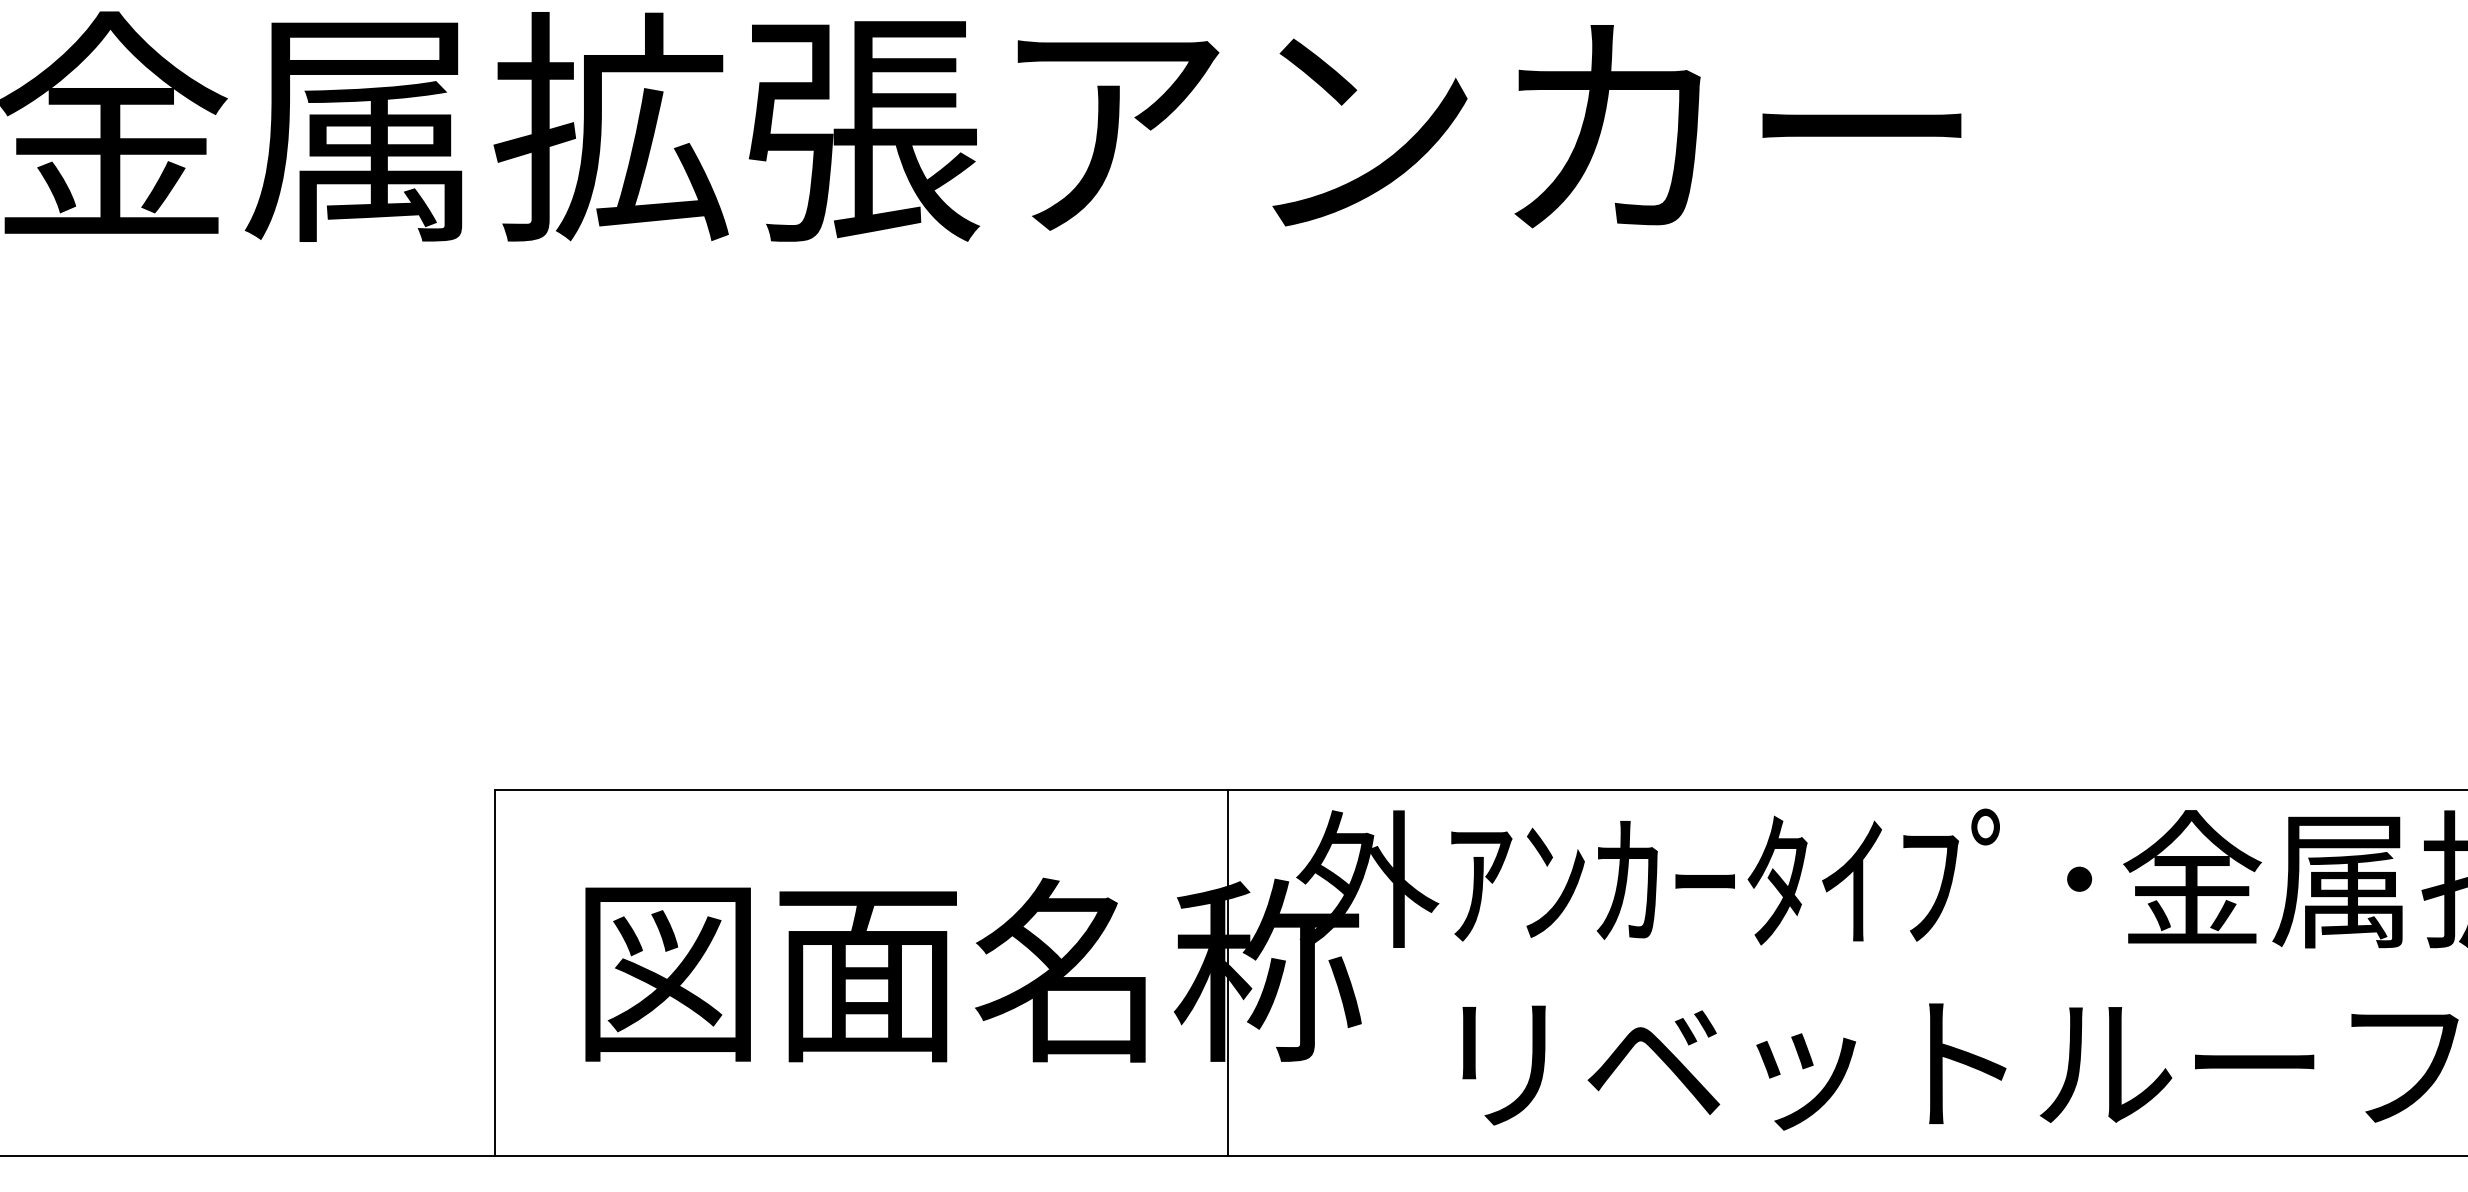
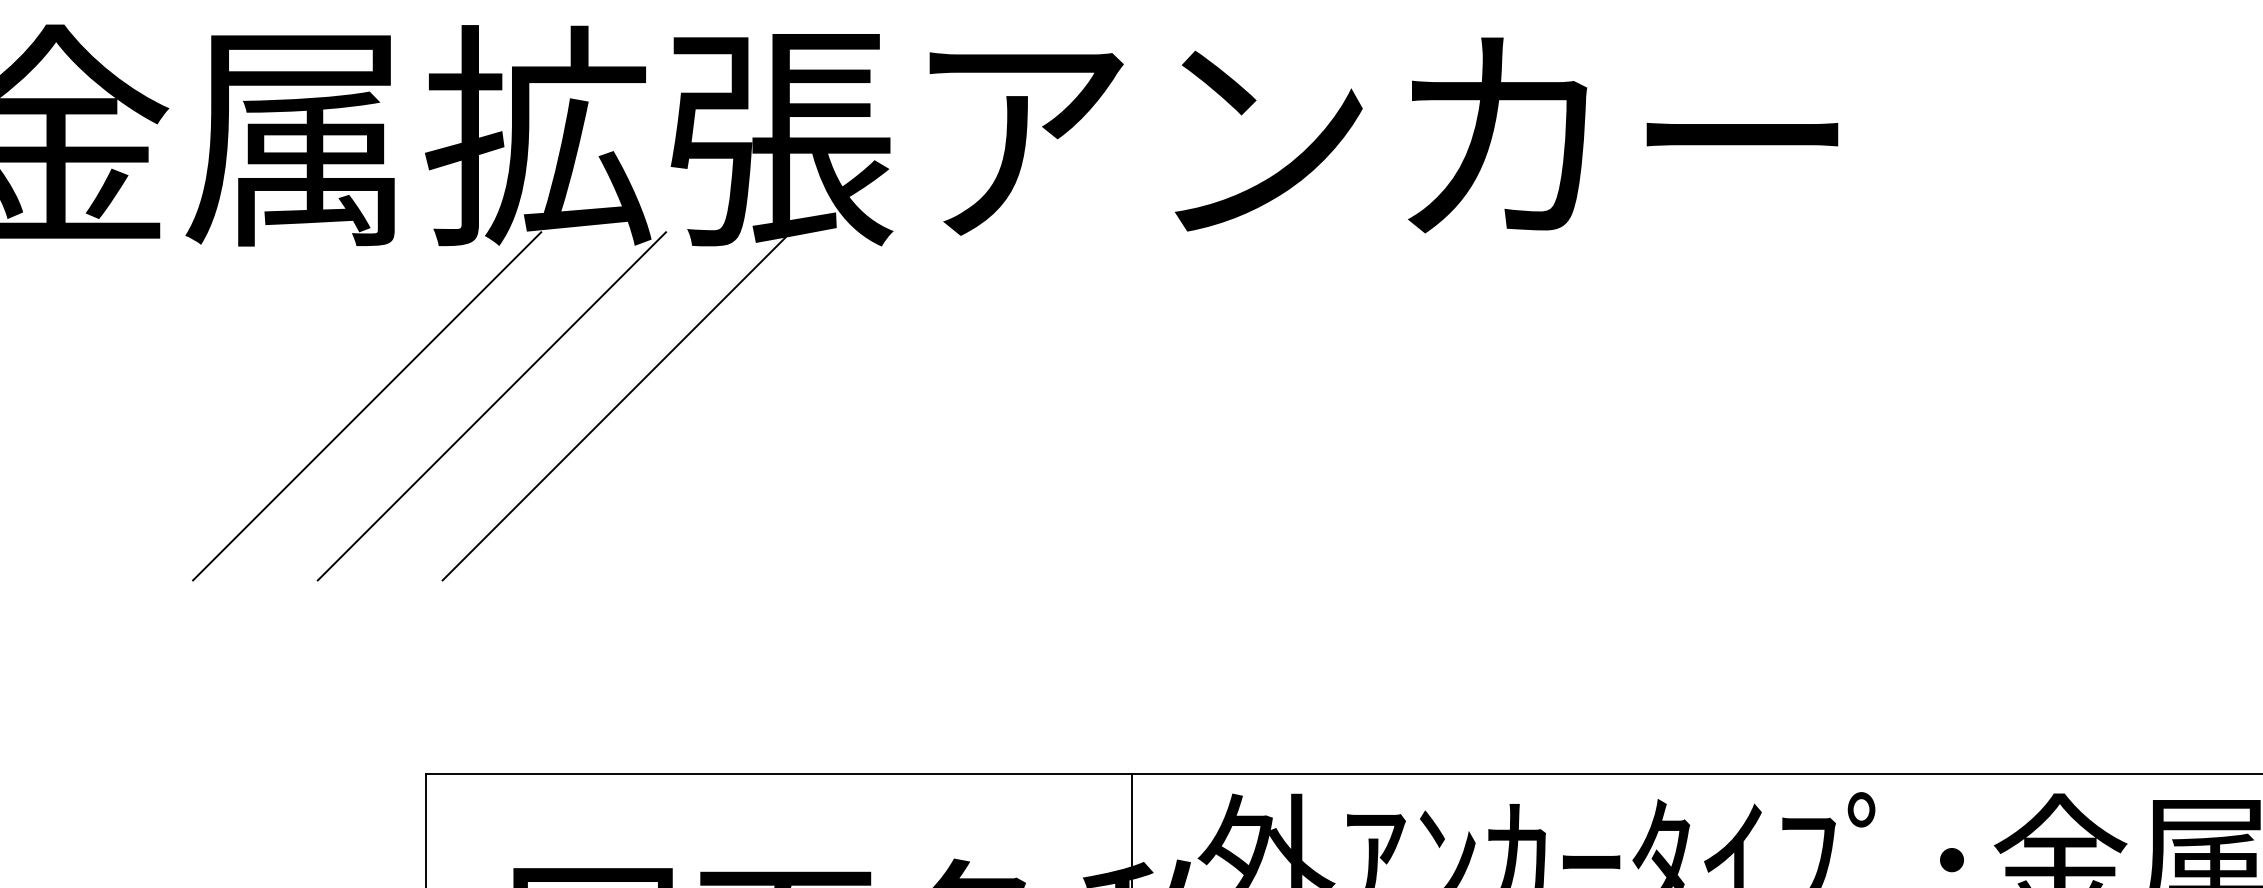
line: (433, 407) -> (367, 405), added
line: (562, 407) -> (491, 405), added
line: (692, 407) -> (616, 405), added

